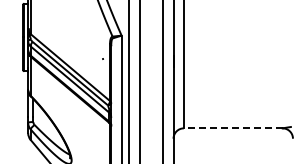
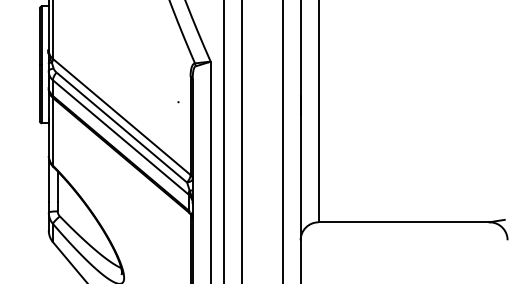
line: (232, 128) -> (402, 222), dashed -> solid

